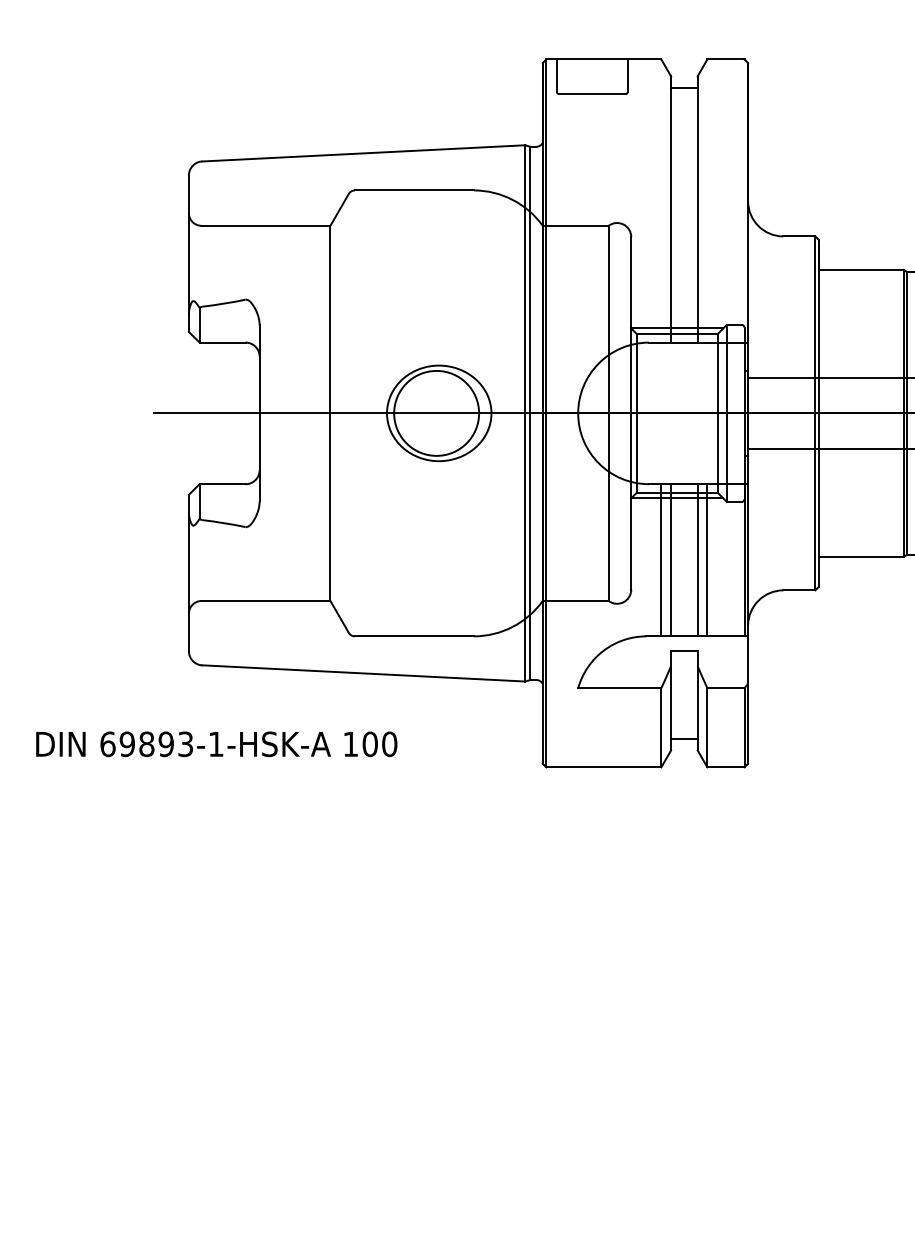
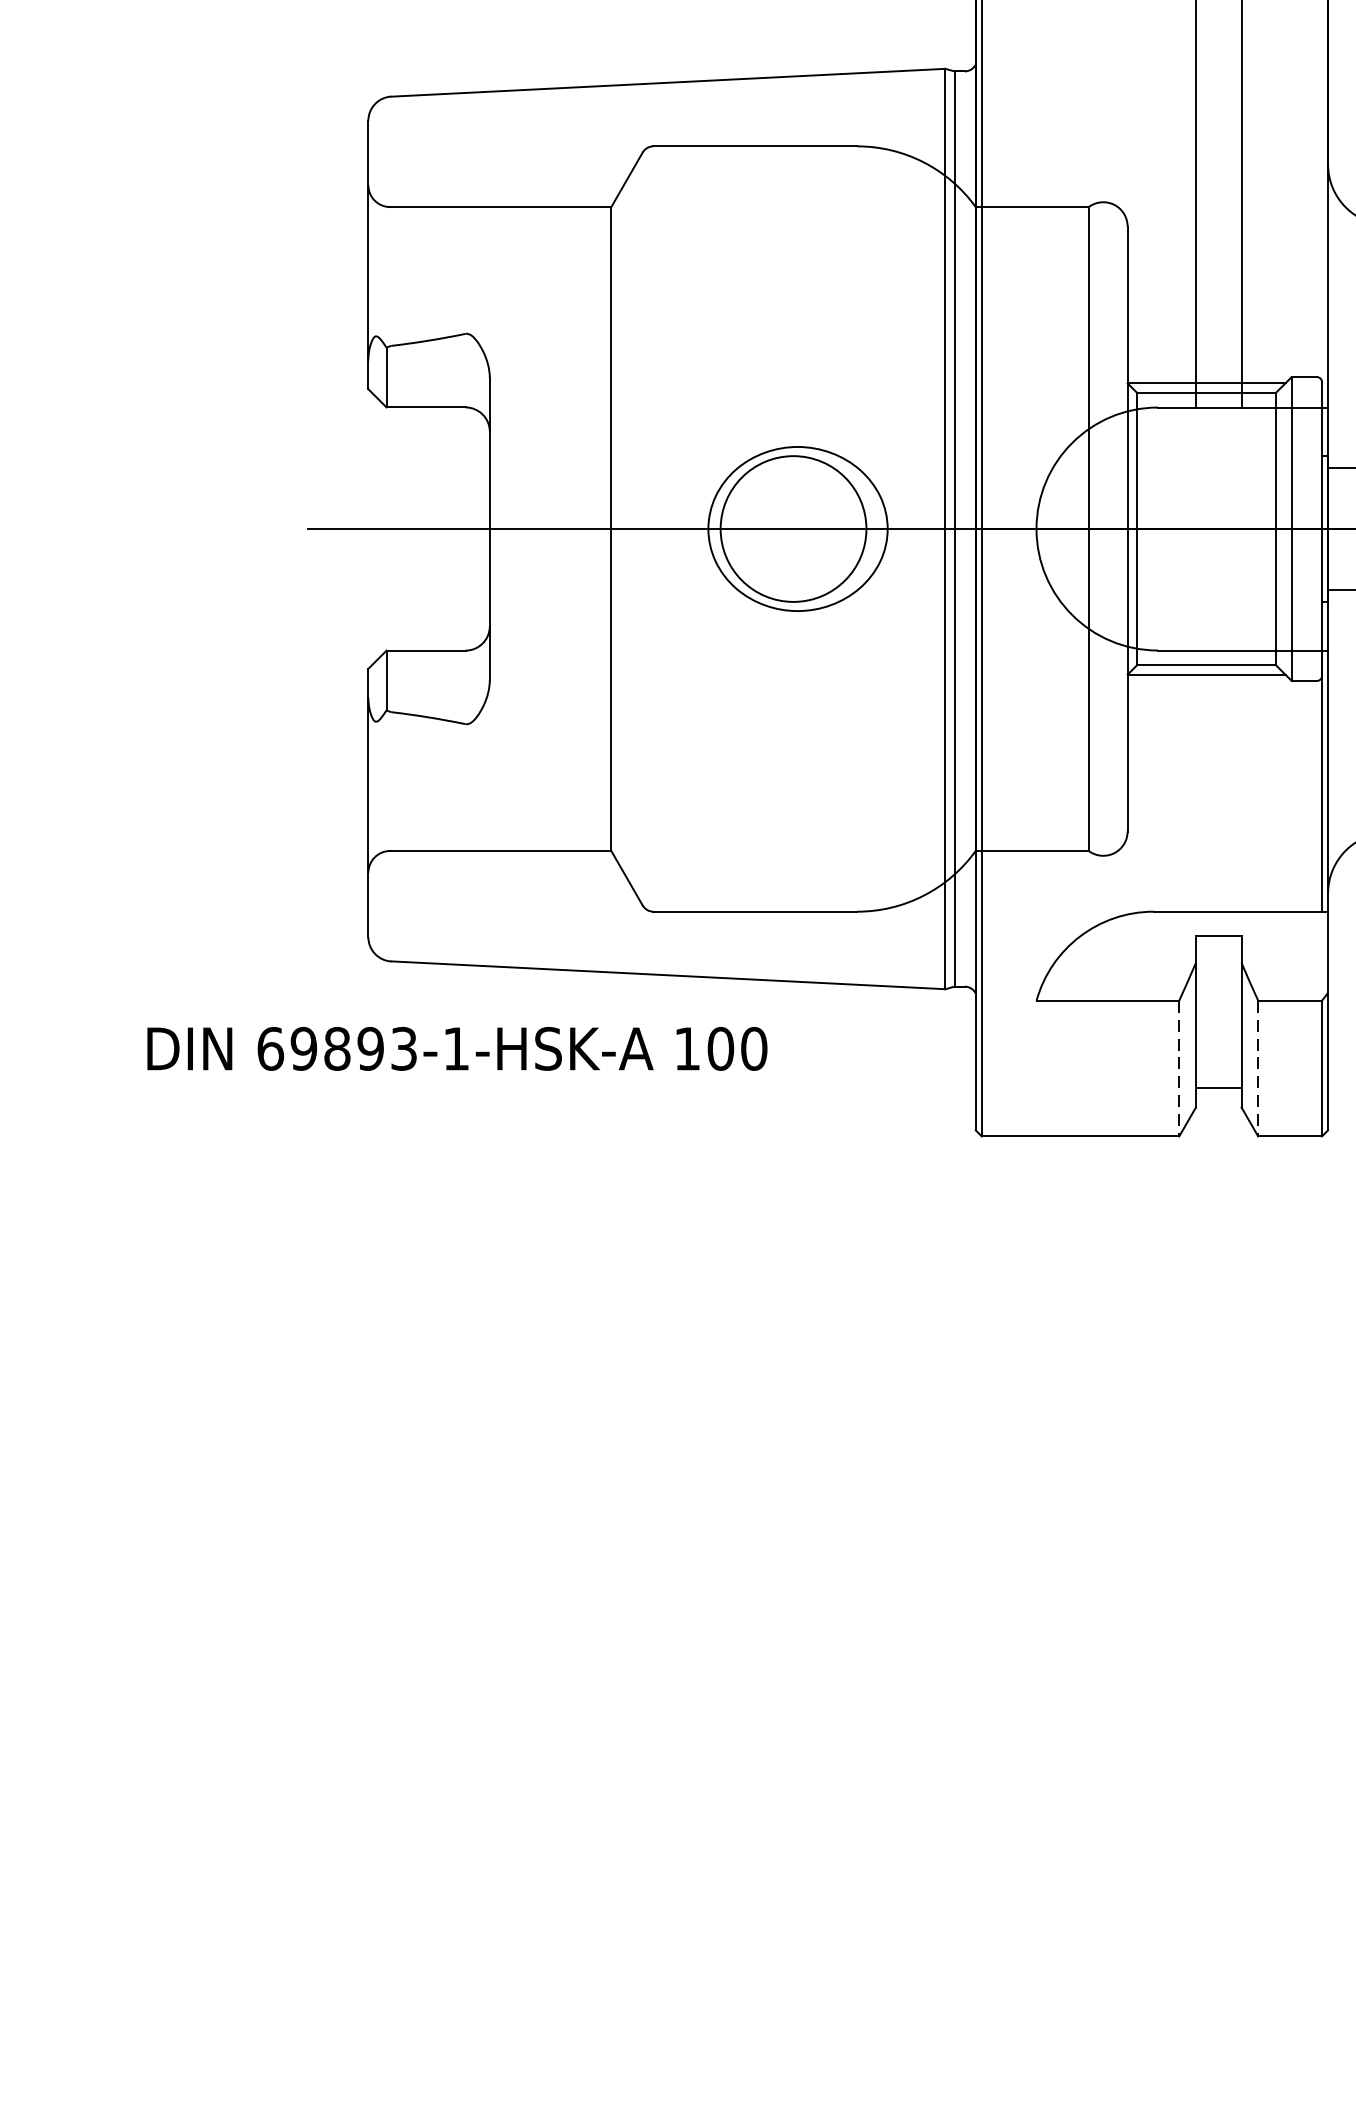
line: (661, 560) -> (1179, 781), removed
line: (671, 560) -> (1196, 781), removed
line: (697, 560) -> (1241, 781), removed
line: (707, 560) -> (1258, 781), removed
line: (661, 727) -> (1179, 1068), solid -> dashed
line: (707, 727) -> (1258, 1068), solid -> dashed
text: (216, 744) -> (456, 1049), moved

